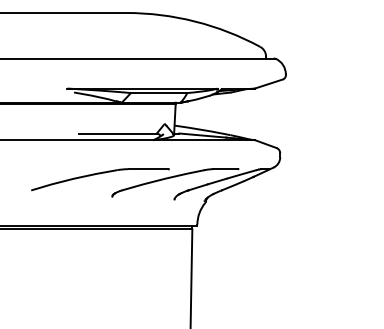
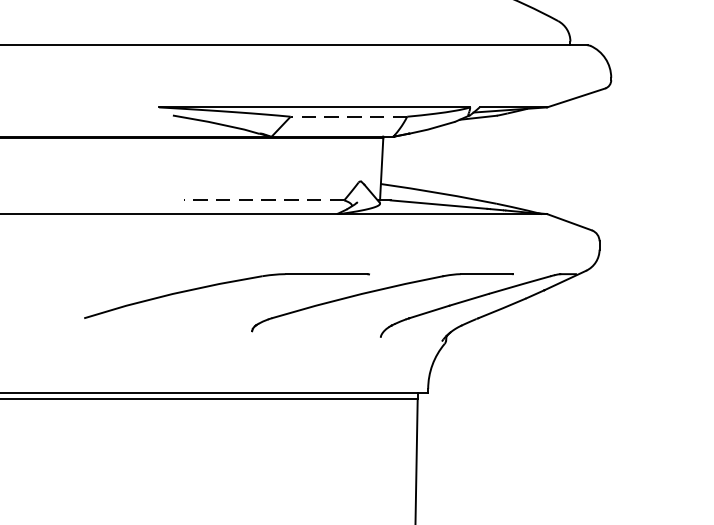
line: (158, 93) -> (347, 117), solid -> dashed
line: (118, 133) -> (264, 200), solid -> dashed

